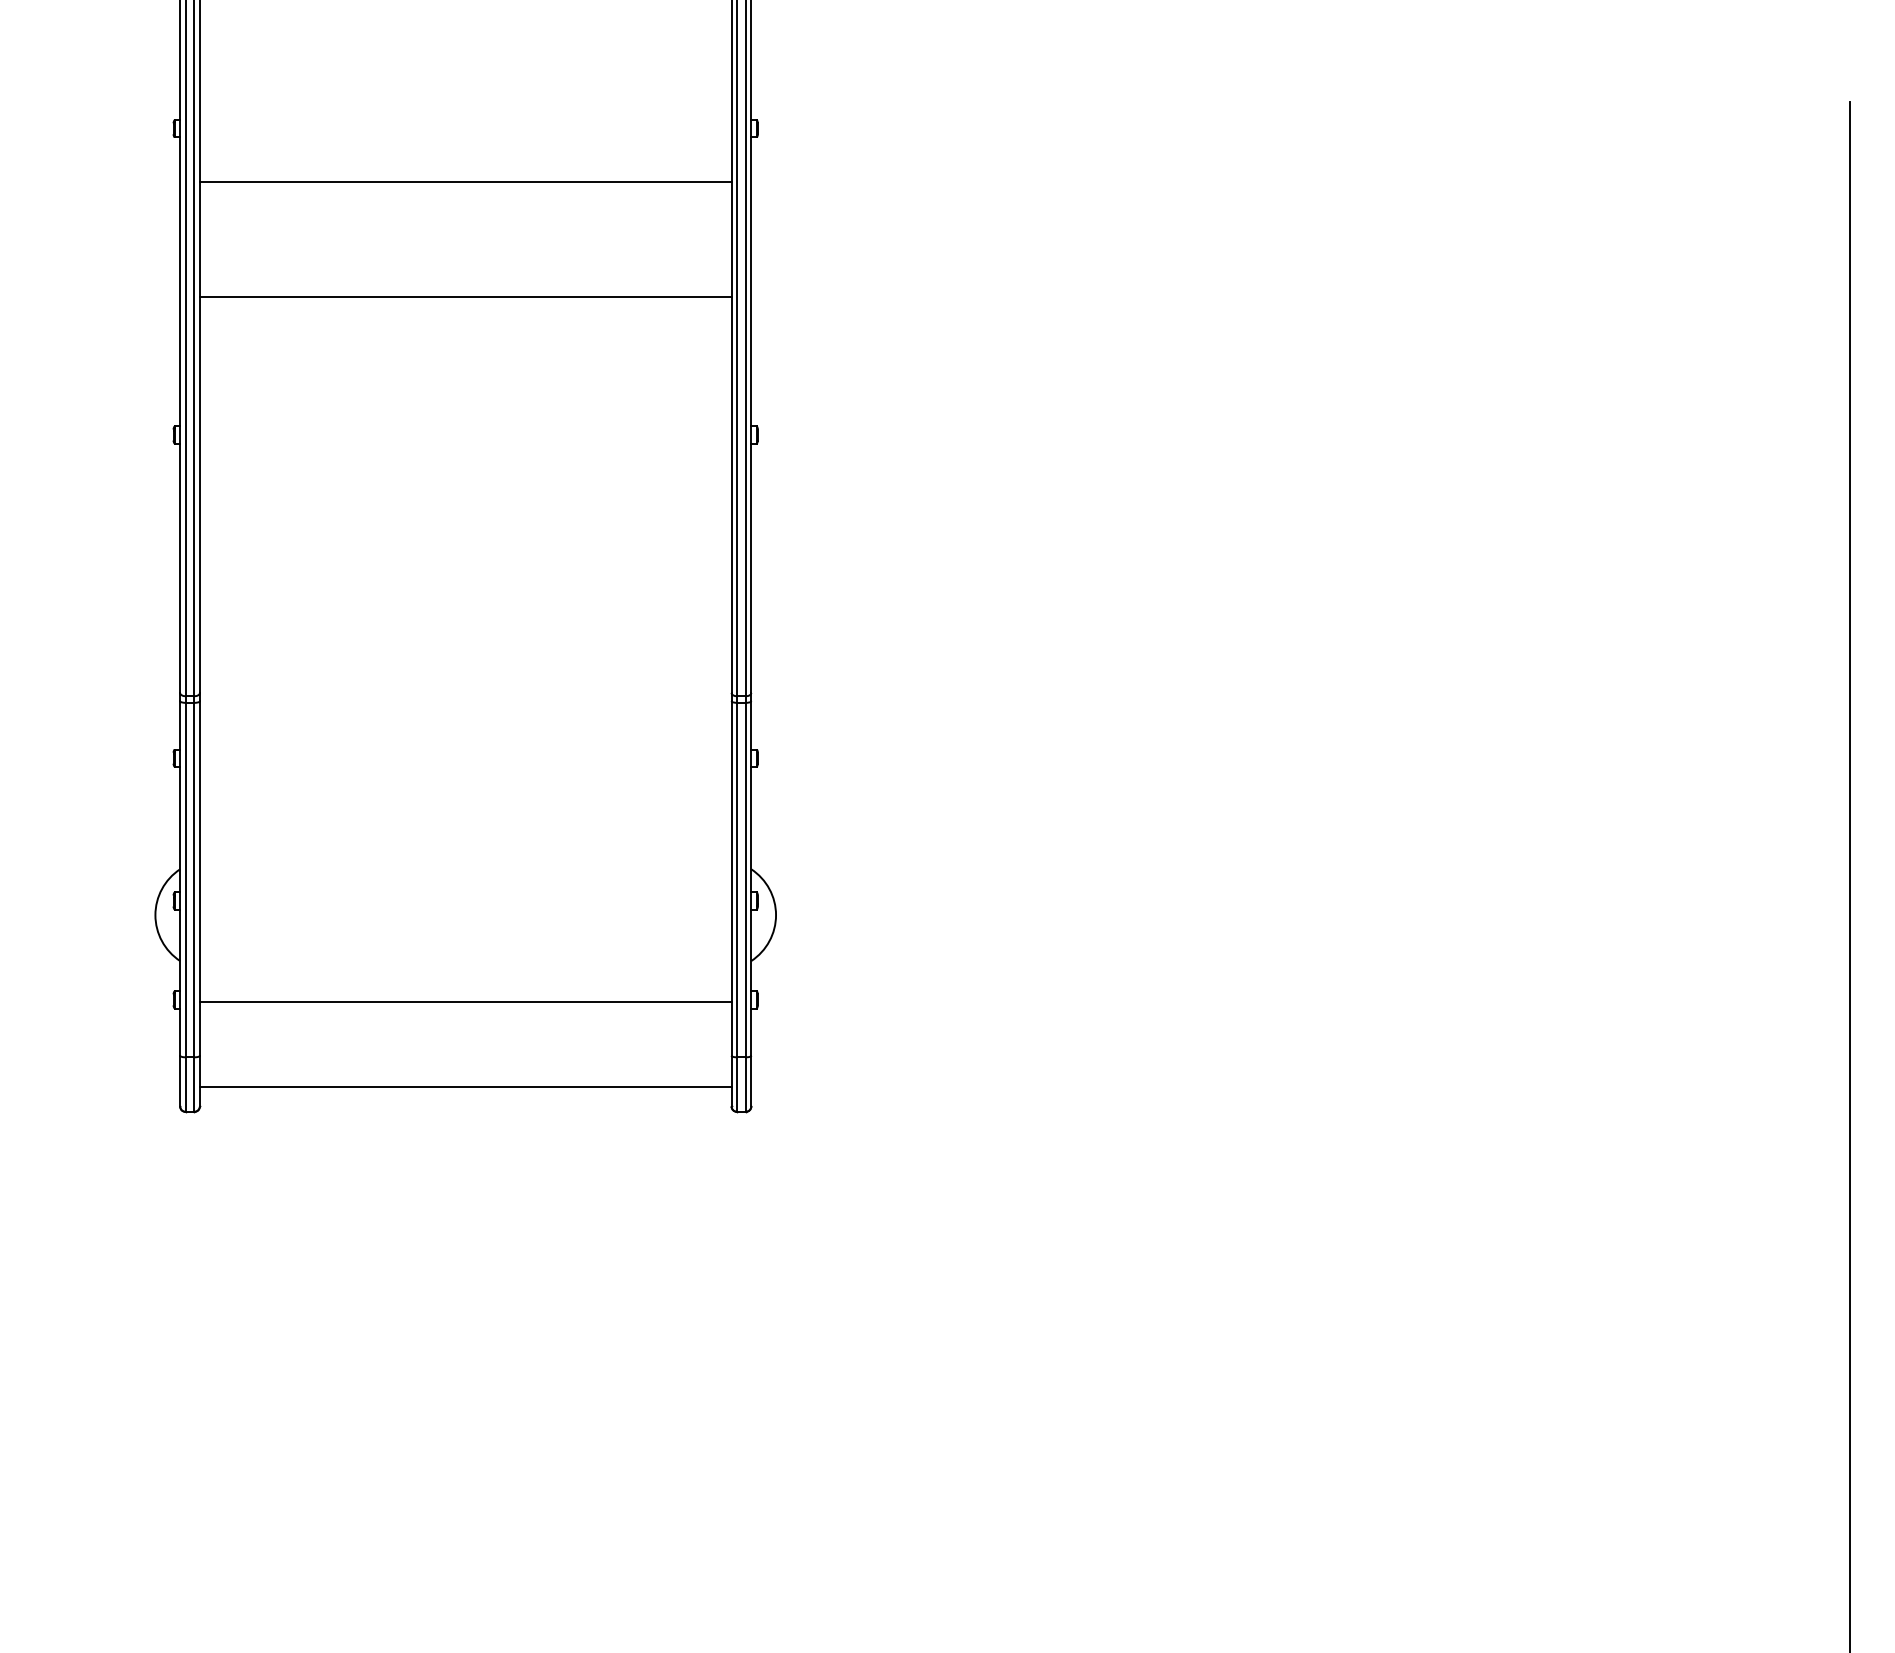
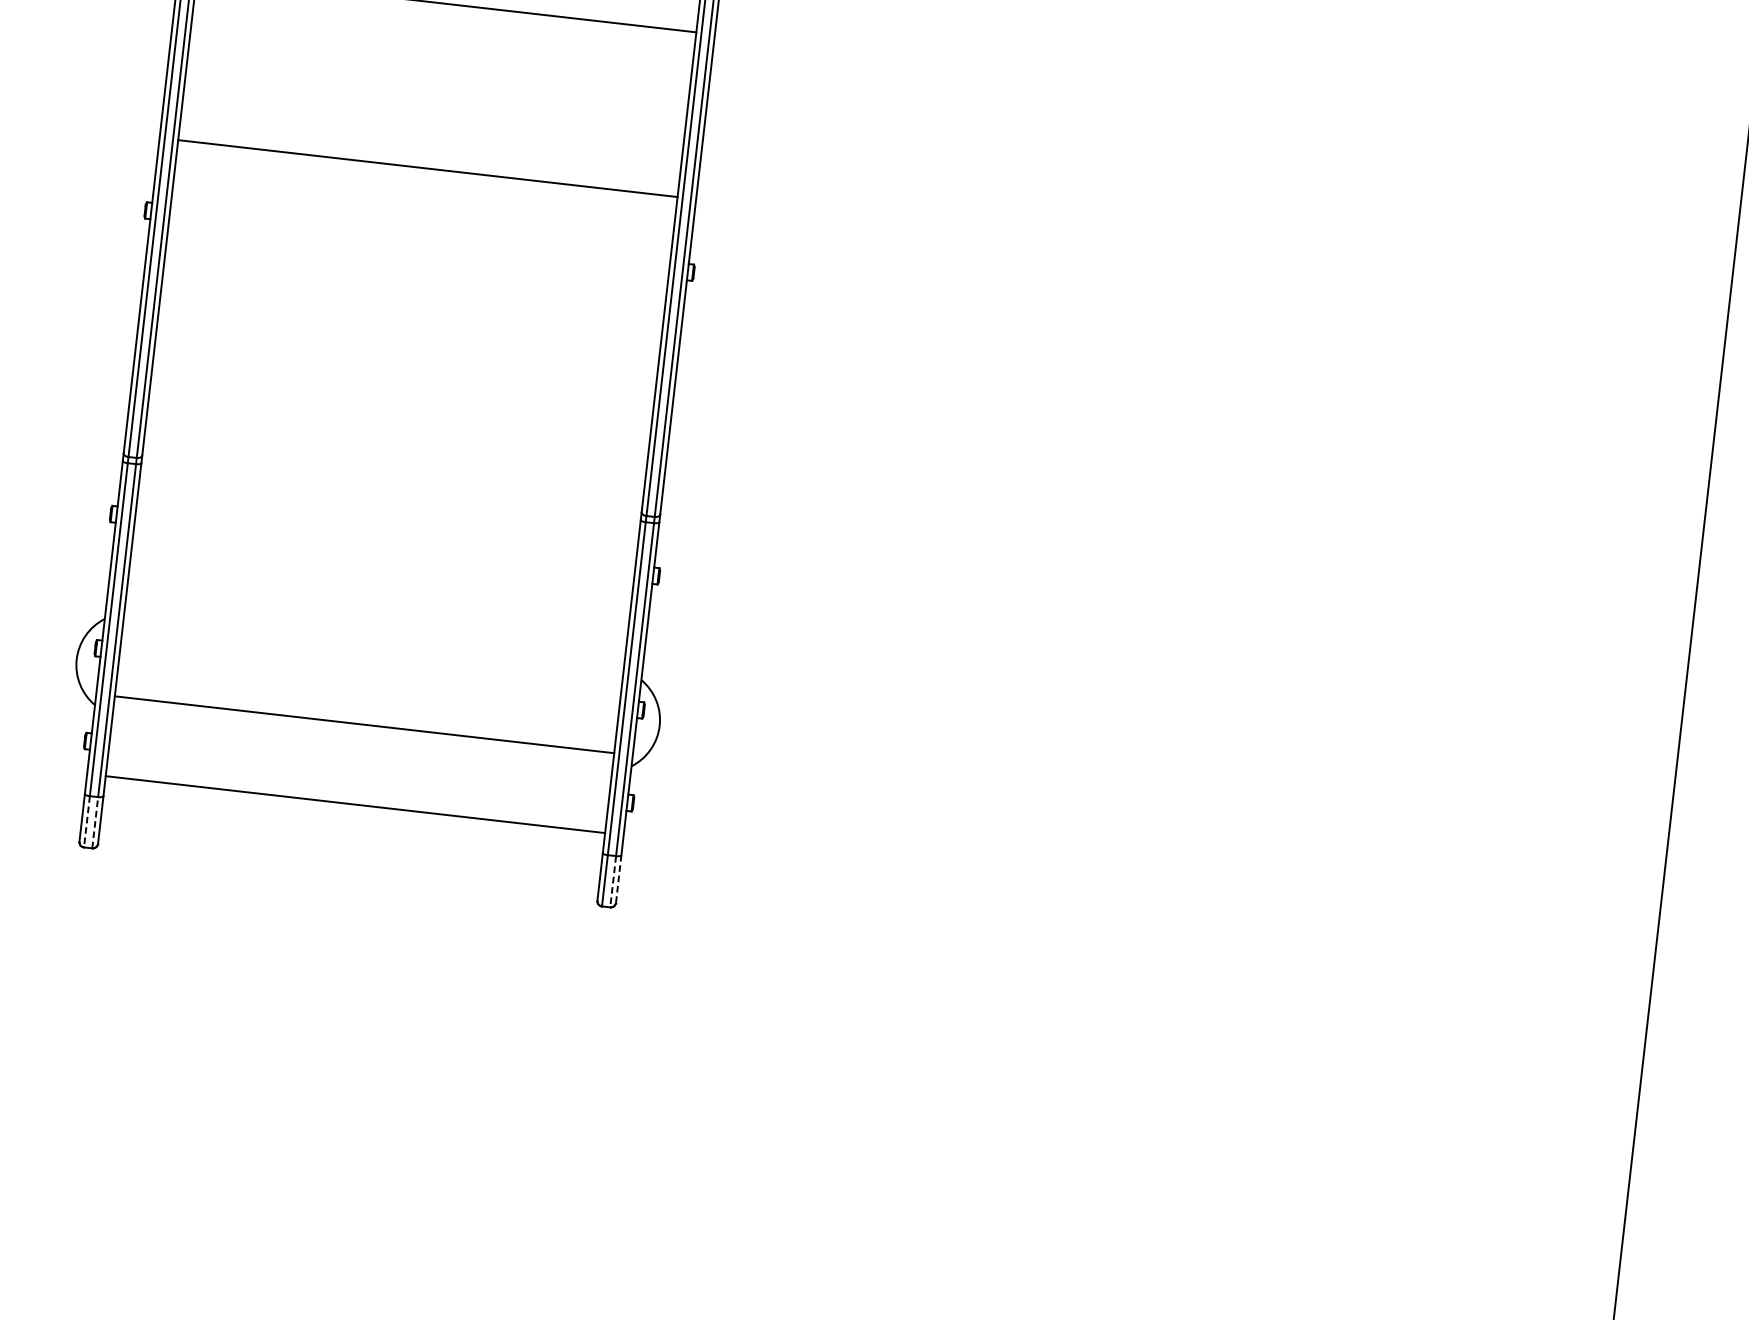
line: (465, 297) -> (427, 168), moved
line: (465, 1002) -> (364, 724), moved
line: (751, 1080) -> (618, 878), solid -> dashed
line: (194, 1084) -> (95, 822), solid -> dashed
line: (185, 1085) -> (86, 822), solid -> dashed
line: (745, 1085) -> (612, 882), solid -> dashed
line: (465, 1087) -> (355, 804), moved

